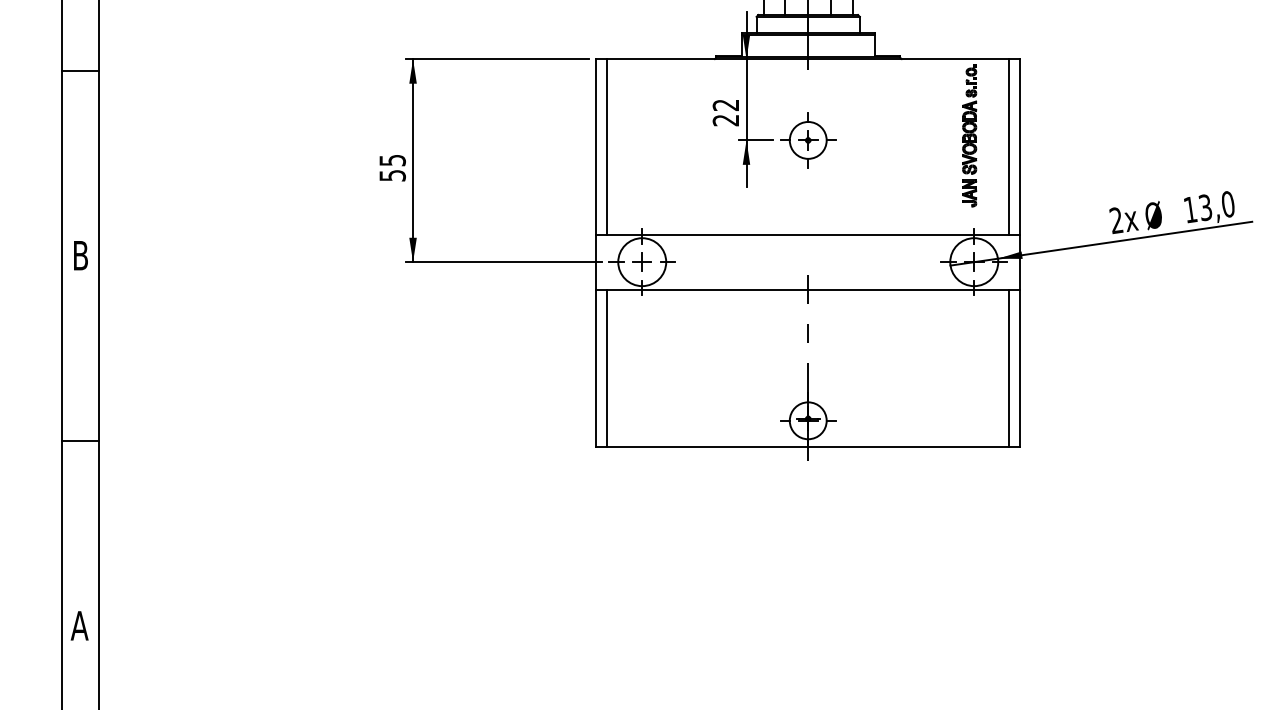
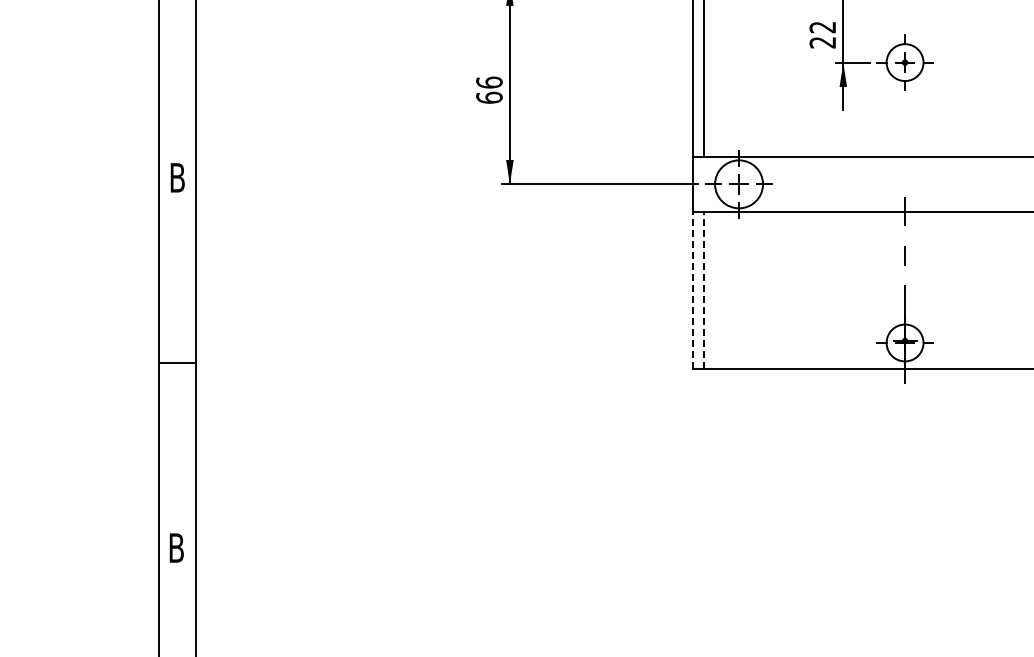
text: (392, 167) -> (489, 89), 55 -> 66
line: (596, 367) -> (693, 289), solid -> dashed
line: (607, 367) -> (704, 289), solid -> dashed
text: (79, 625) -> (176, 547), A -> B

